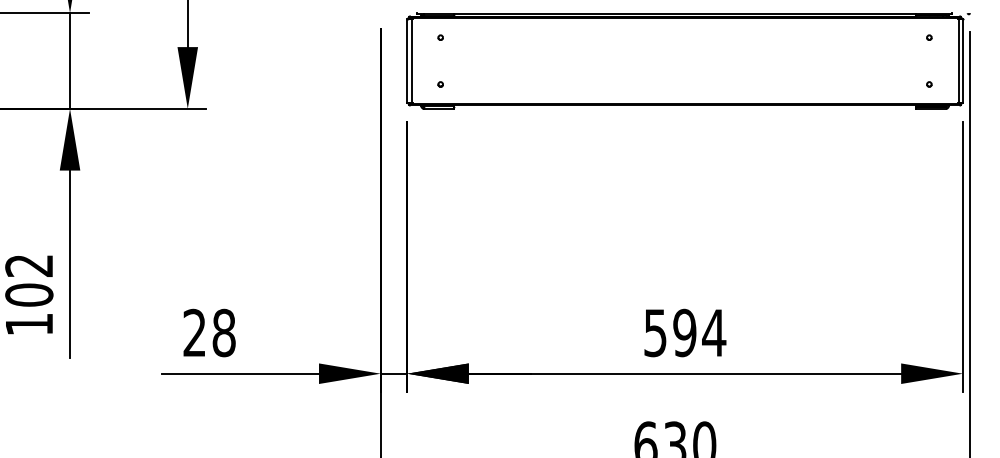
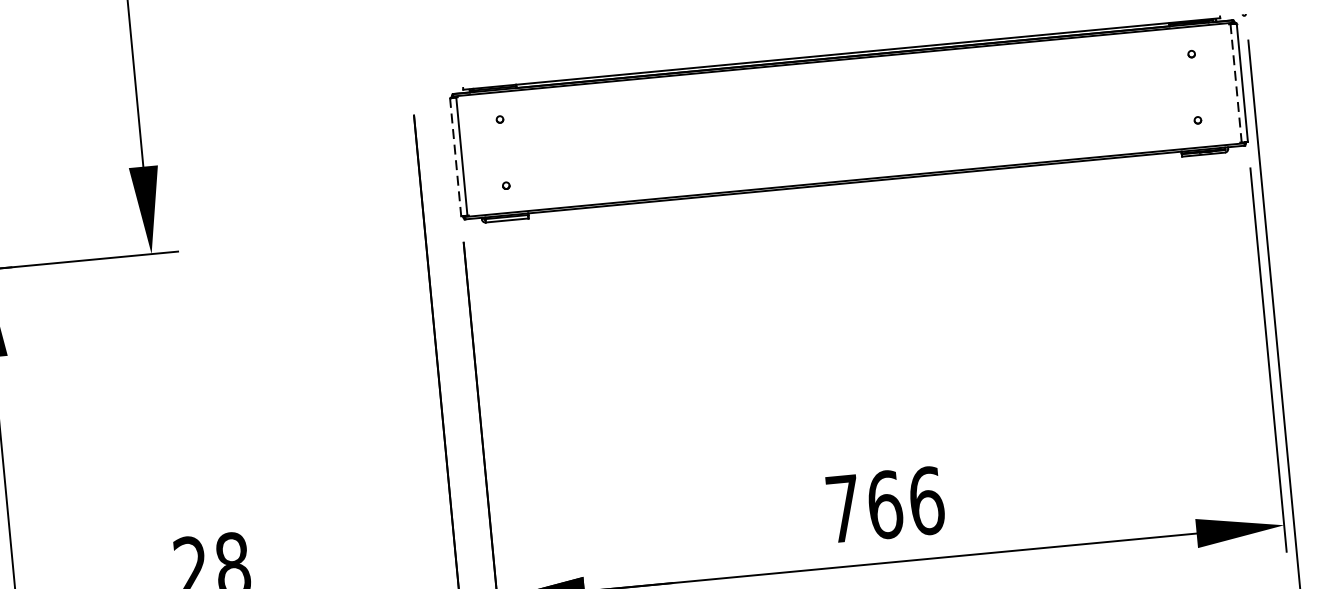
line: (407, 61) -> (456, 157), solid -> dashed
line: (958, 61) -> (1236, 83), solid -> dashed
text: (685, 332) -> (885, 504), 594 -> 766

